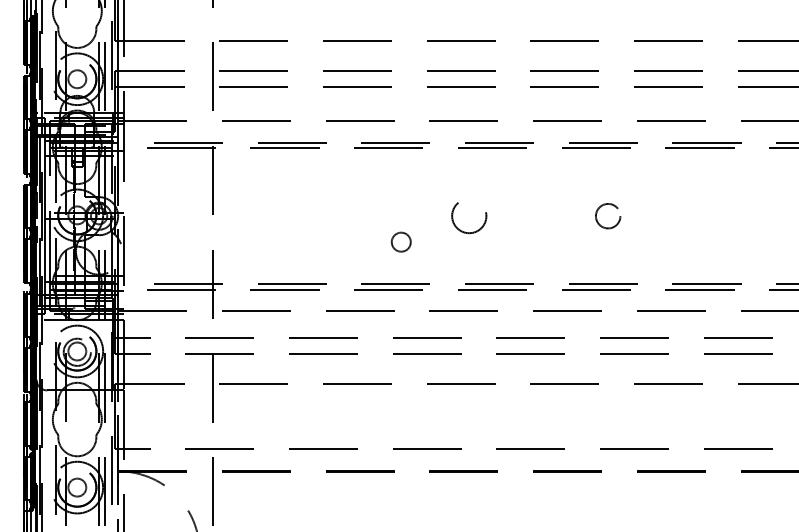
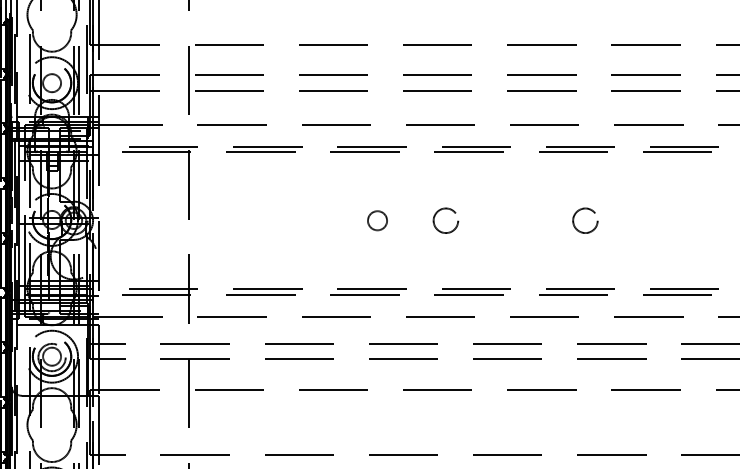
circle: (469, 216) -> (446, 221), size x0.71
circle: (400, 241) -> (376, 220), moved

